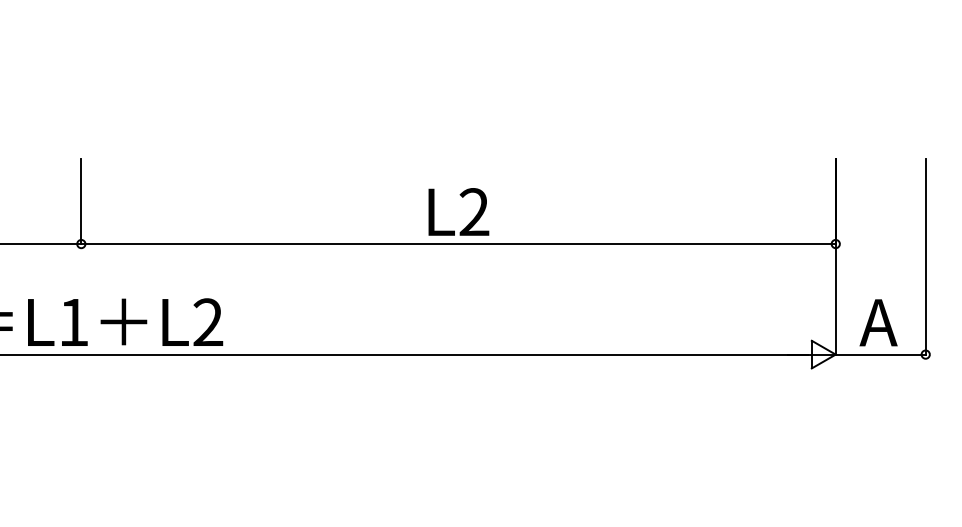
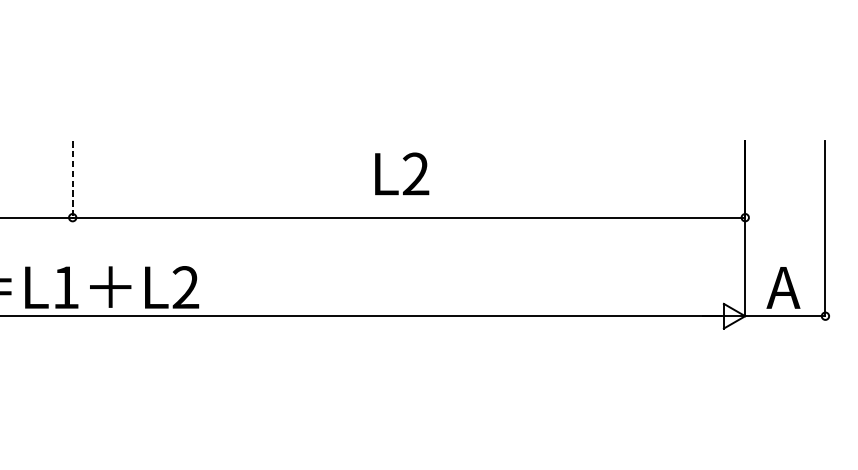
line: (81, 201) -> (72, 179), solid -> dashed
text: (458, 211) -> (401, 173), moved

